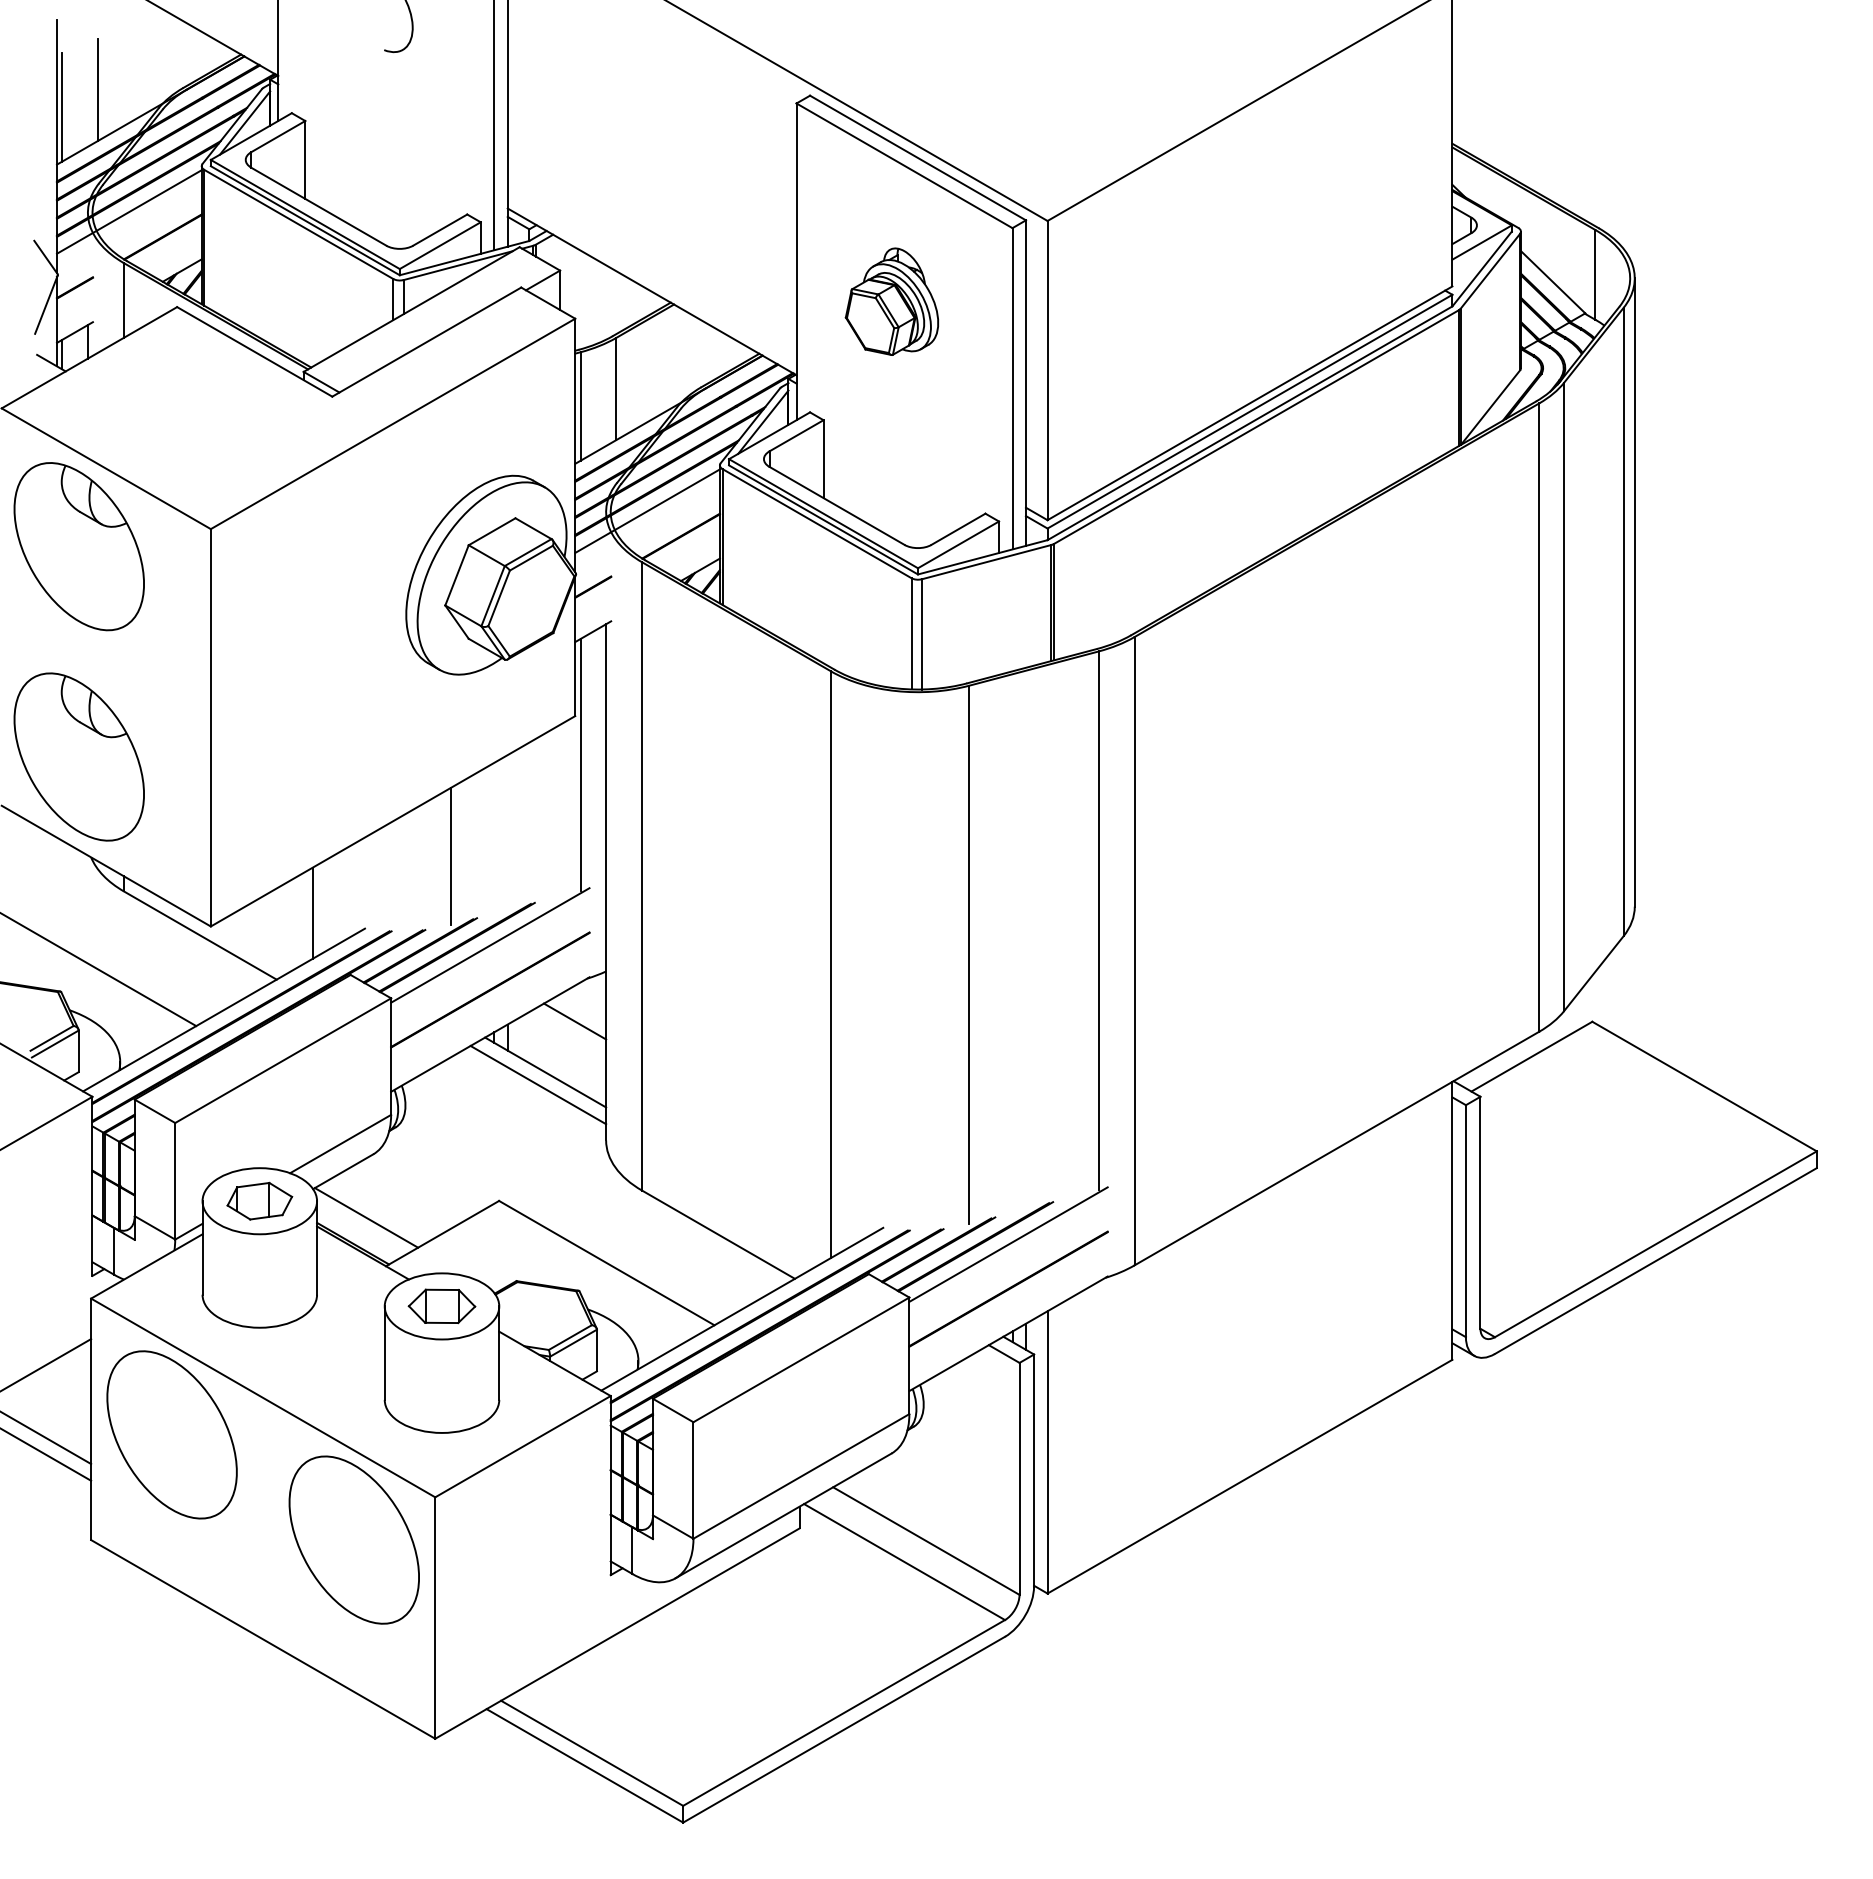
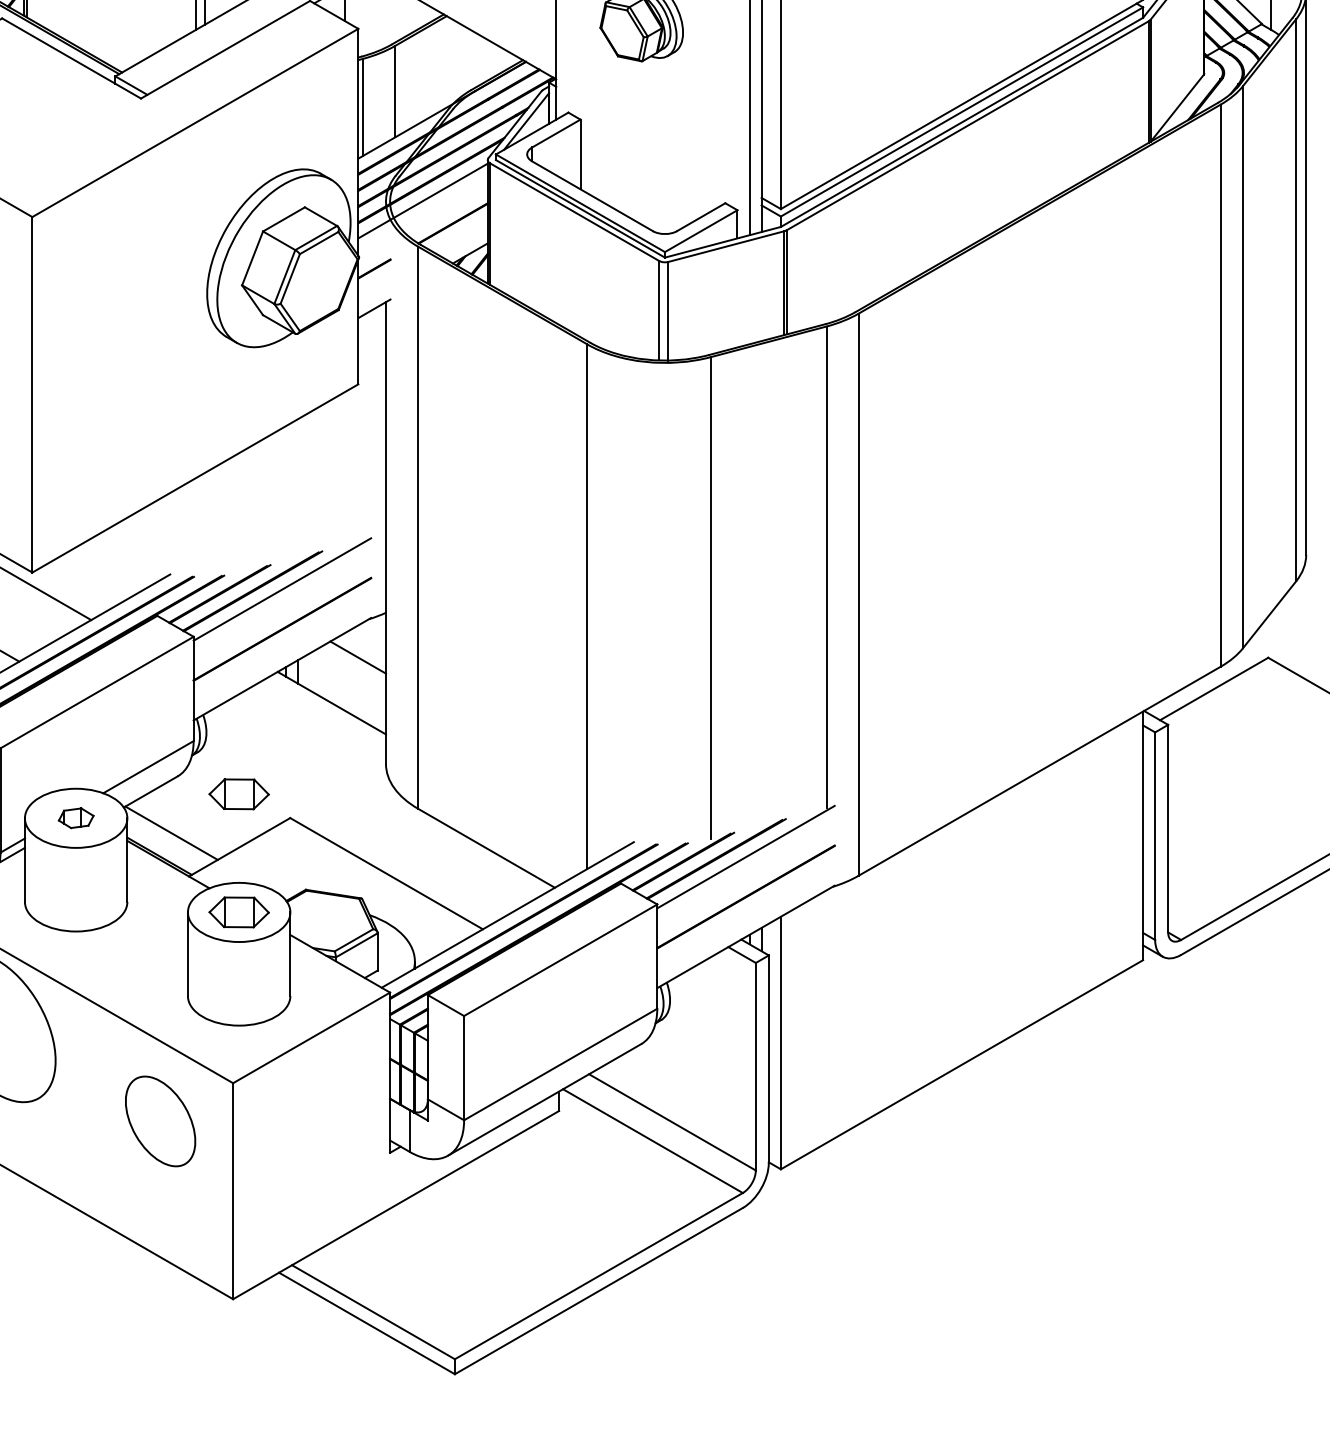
line: (580, 764) -> (363, 427), removed
line: (451, 856) -> (247, 509), removed
line: (312, 912) -> (123, 560), removed
line: (538, 1084) -> (325, 713), removed
part: (441, 1174) -> (238, 794), added
part: (259, 1200) -> (75, 817), size x0.6
part: (353, 1539) -> (159, 1120), size x0.6

